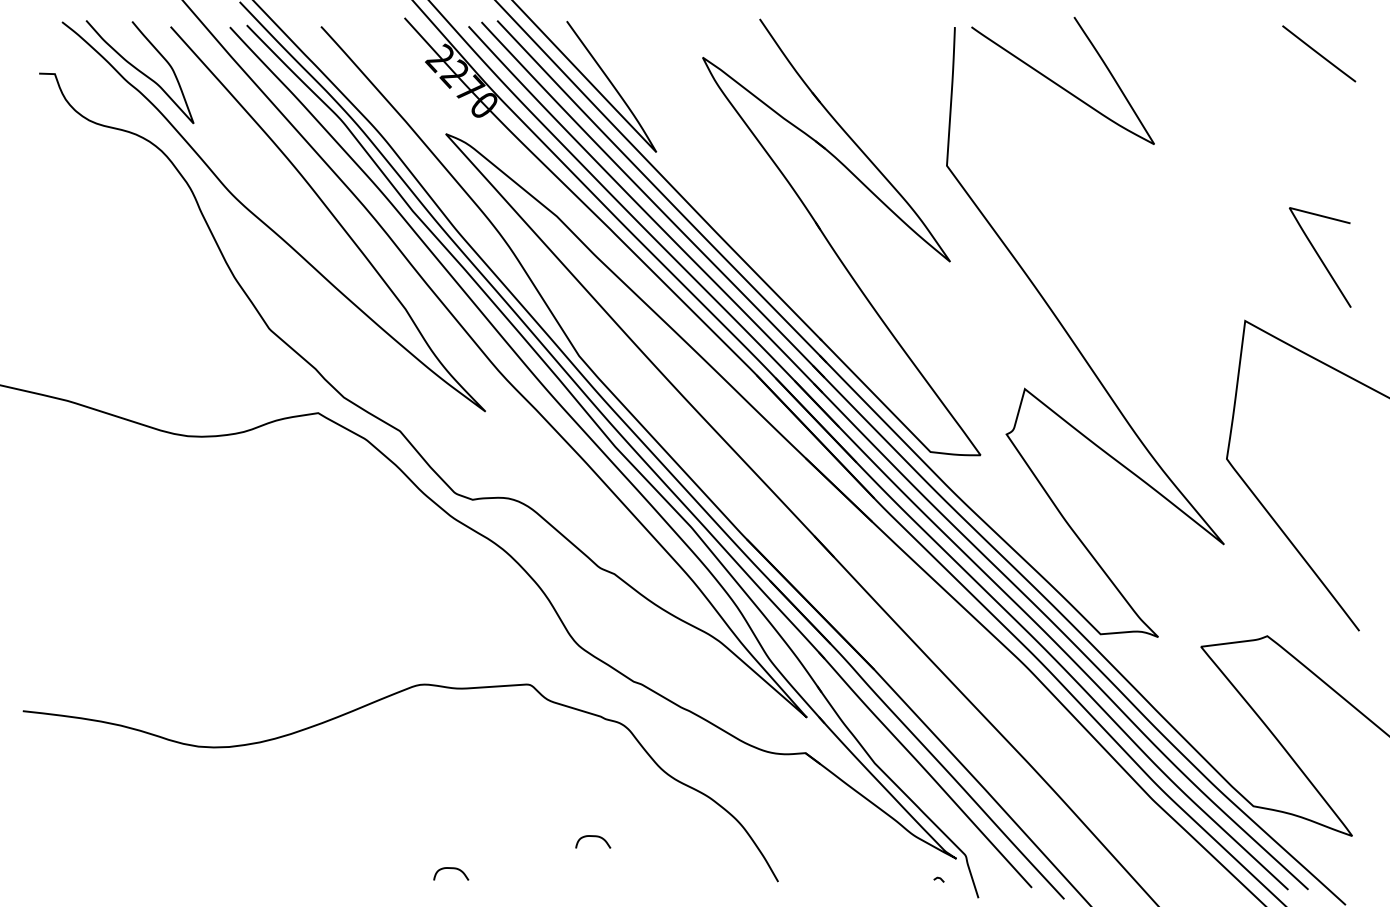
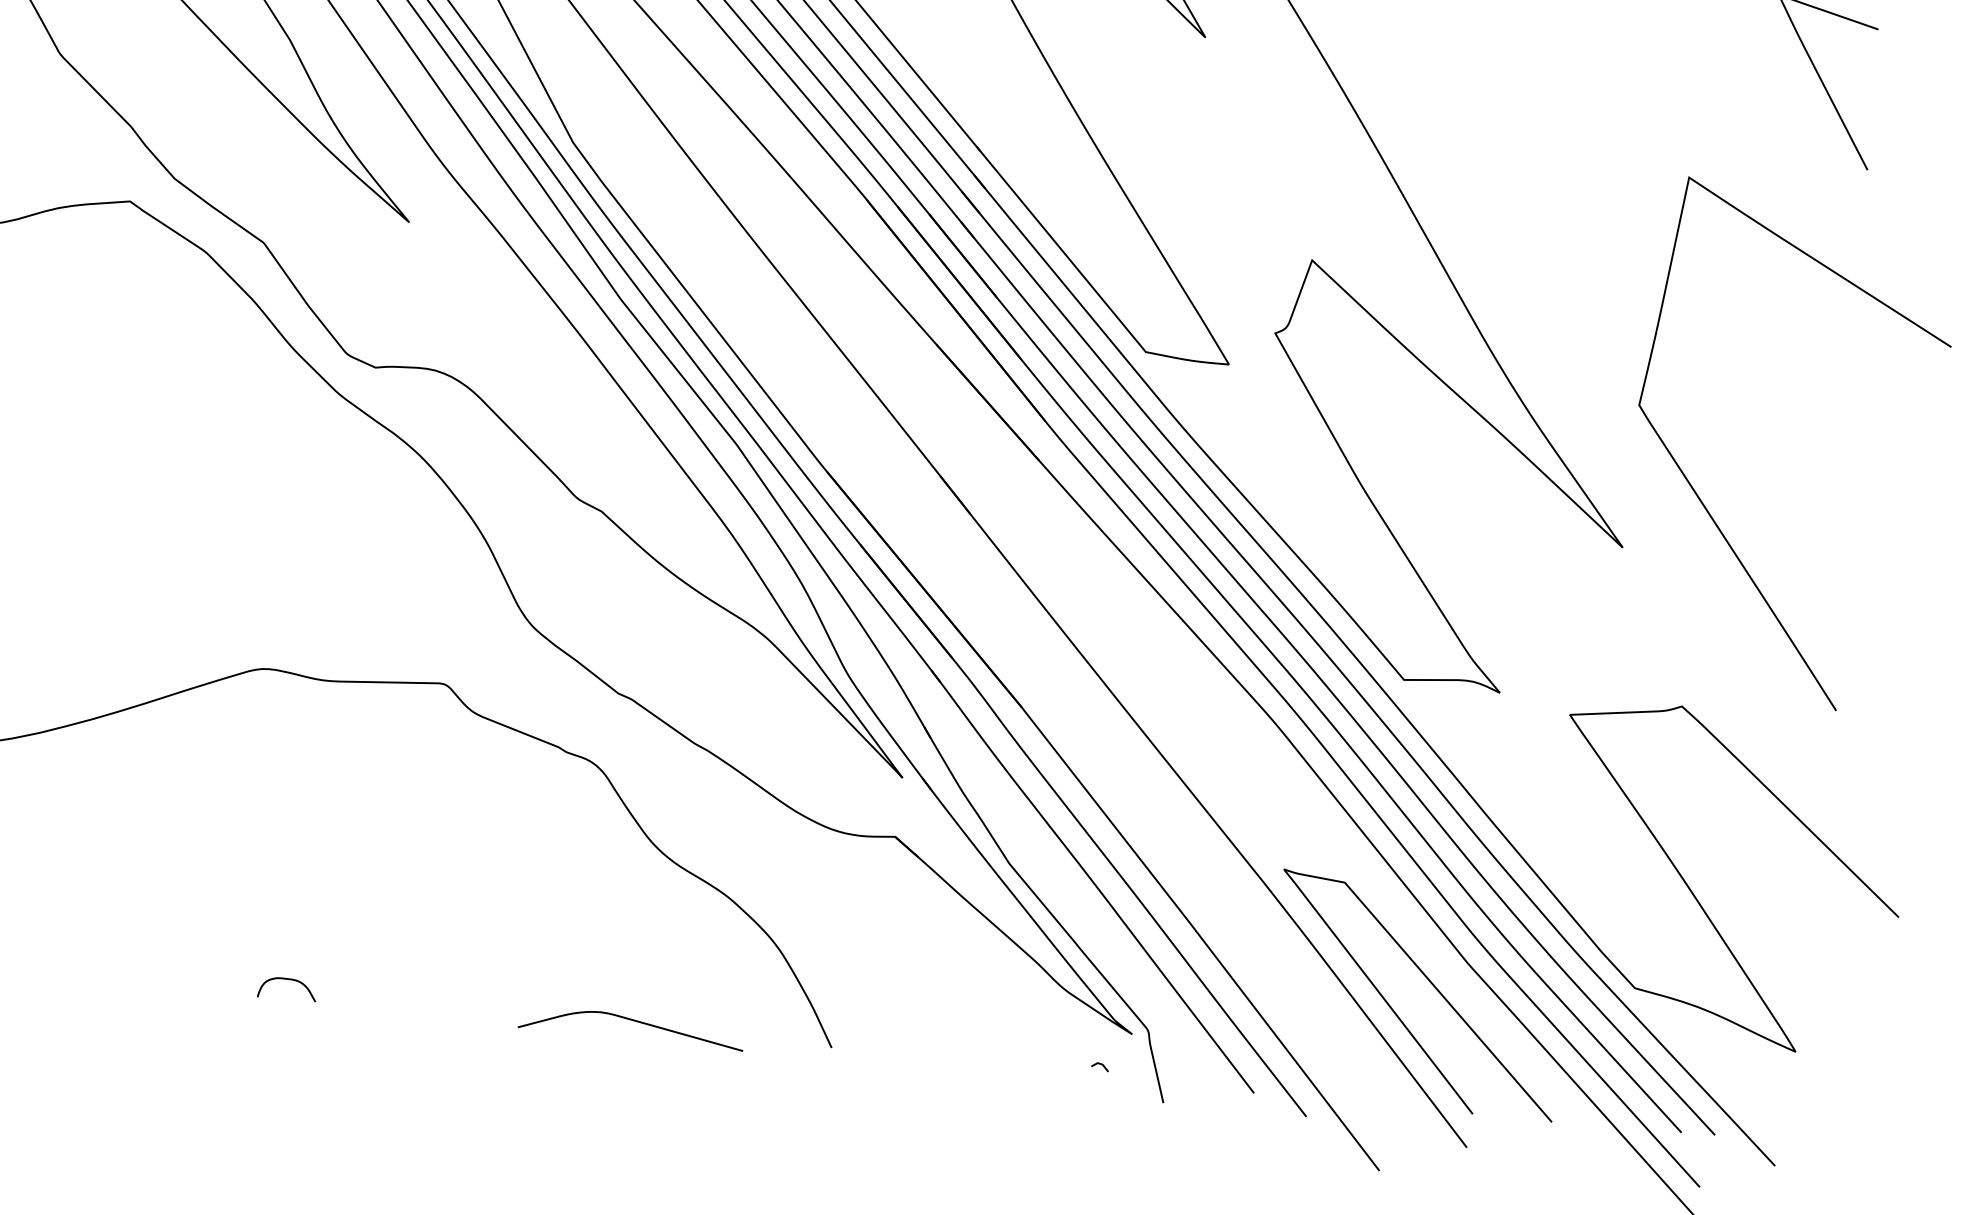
curve: (1131, 814) -> (1430, 984), added
curve: (594, 837) -> (531, 948), removed
curve: (658, 876) -> (632, 1022), added

